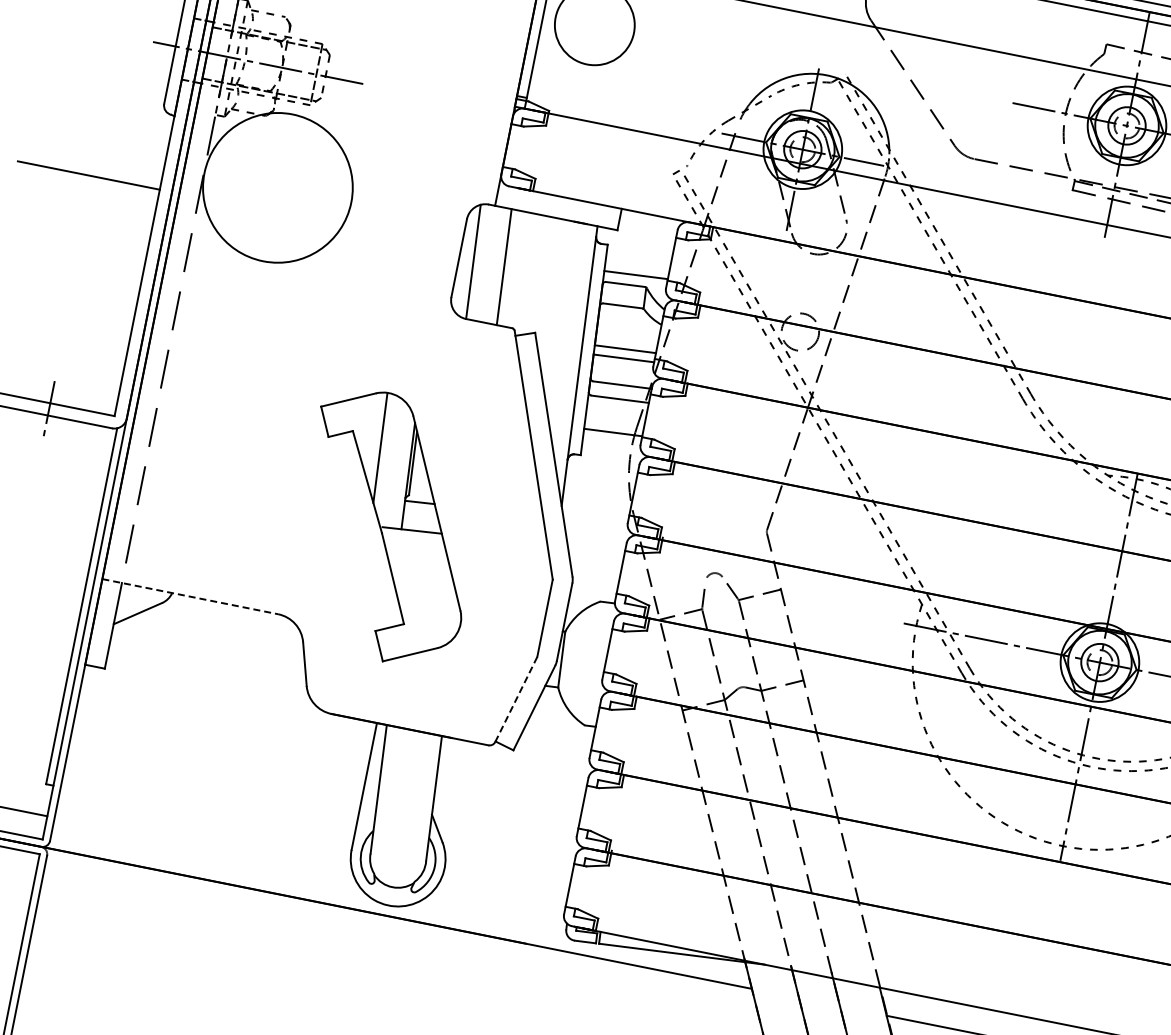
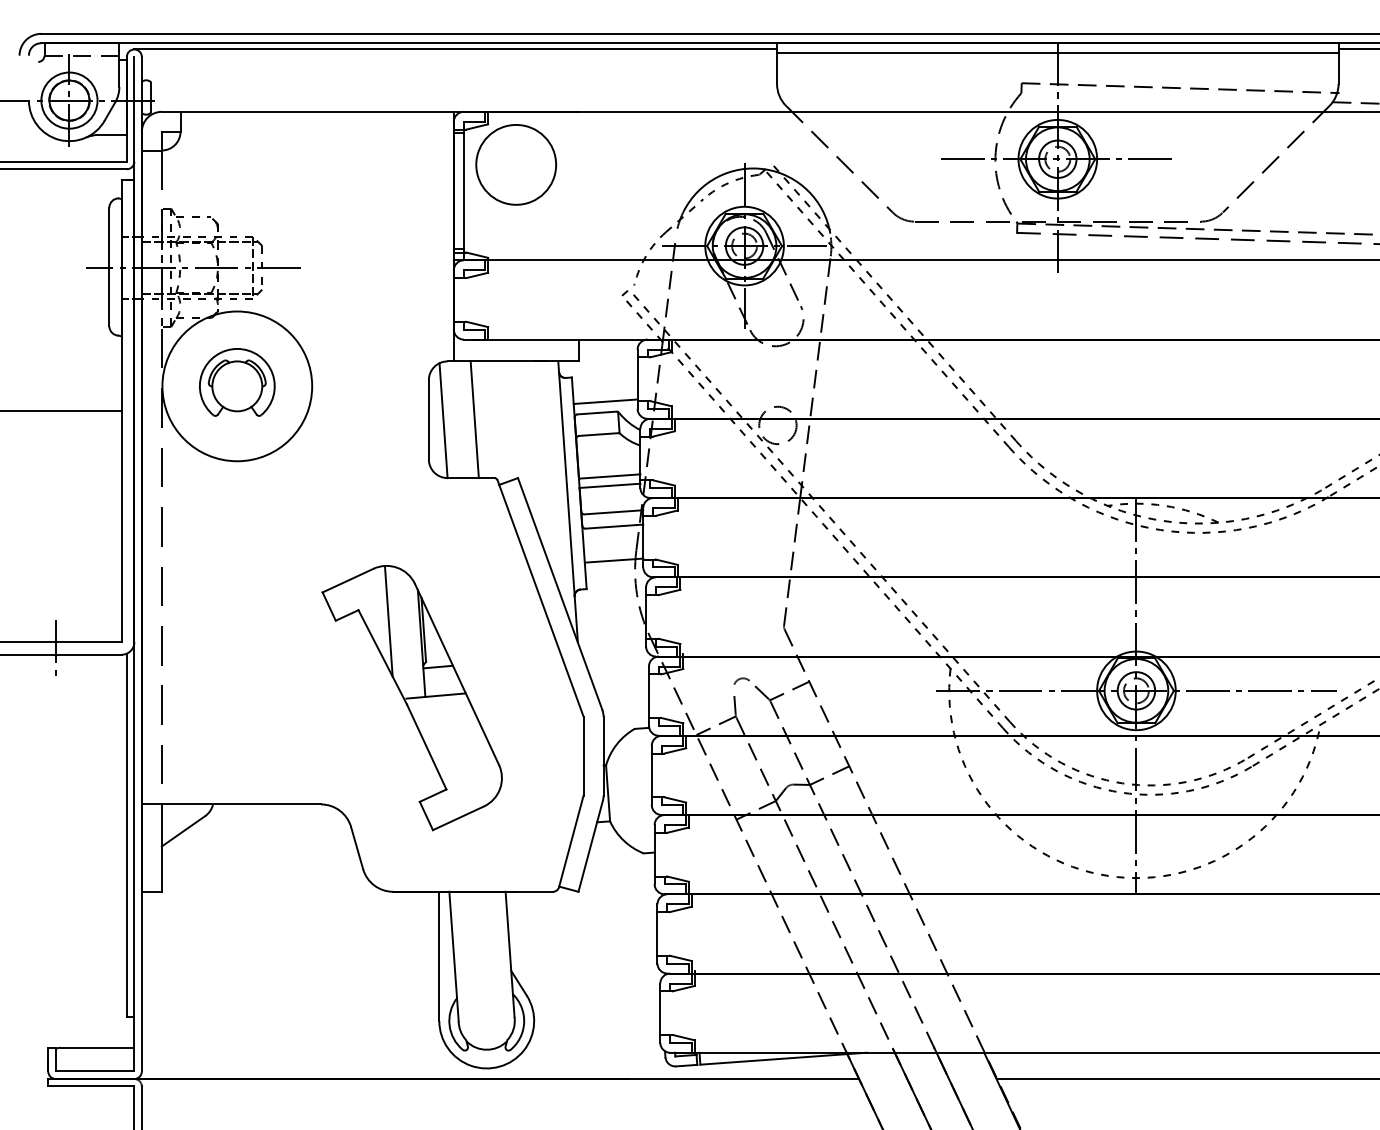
part: (278, 184) -> (237, 382), added
line: (190, 596) -> (231, 804), dashed -> solid
line: (516, 699) -> (571, 841), dashed -> solid

